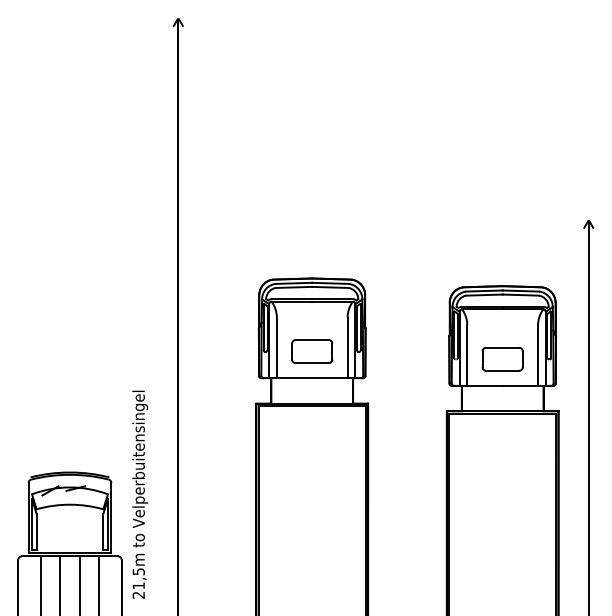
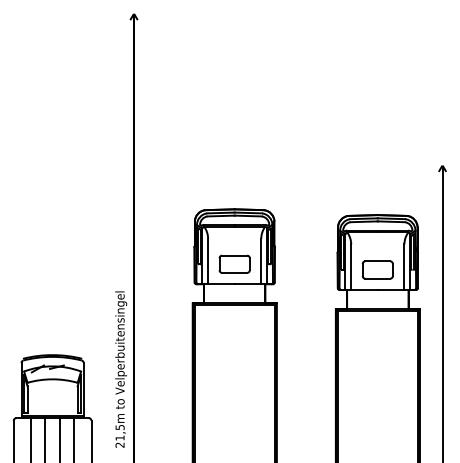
text: (140, 494) -> (121, 369), moved

